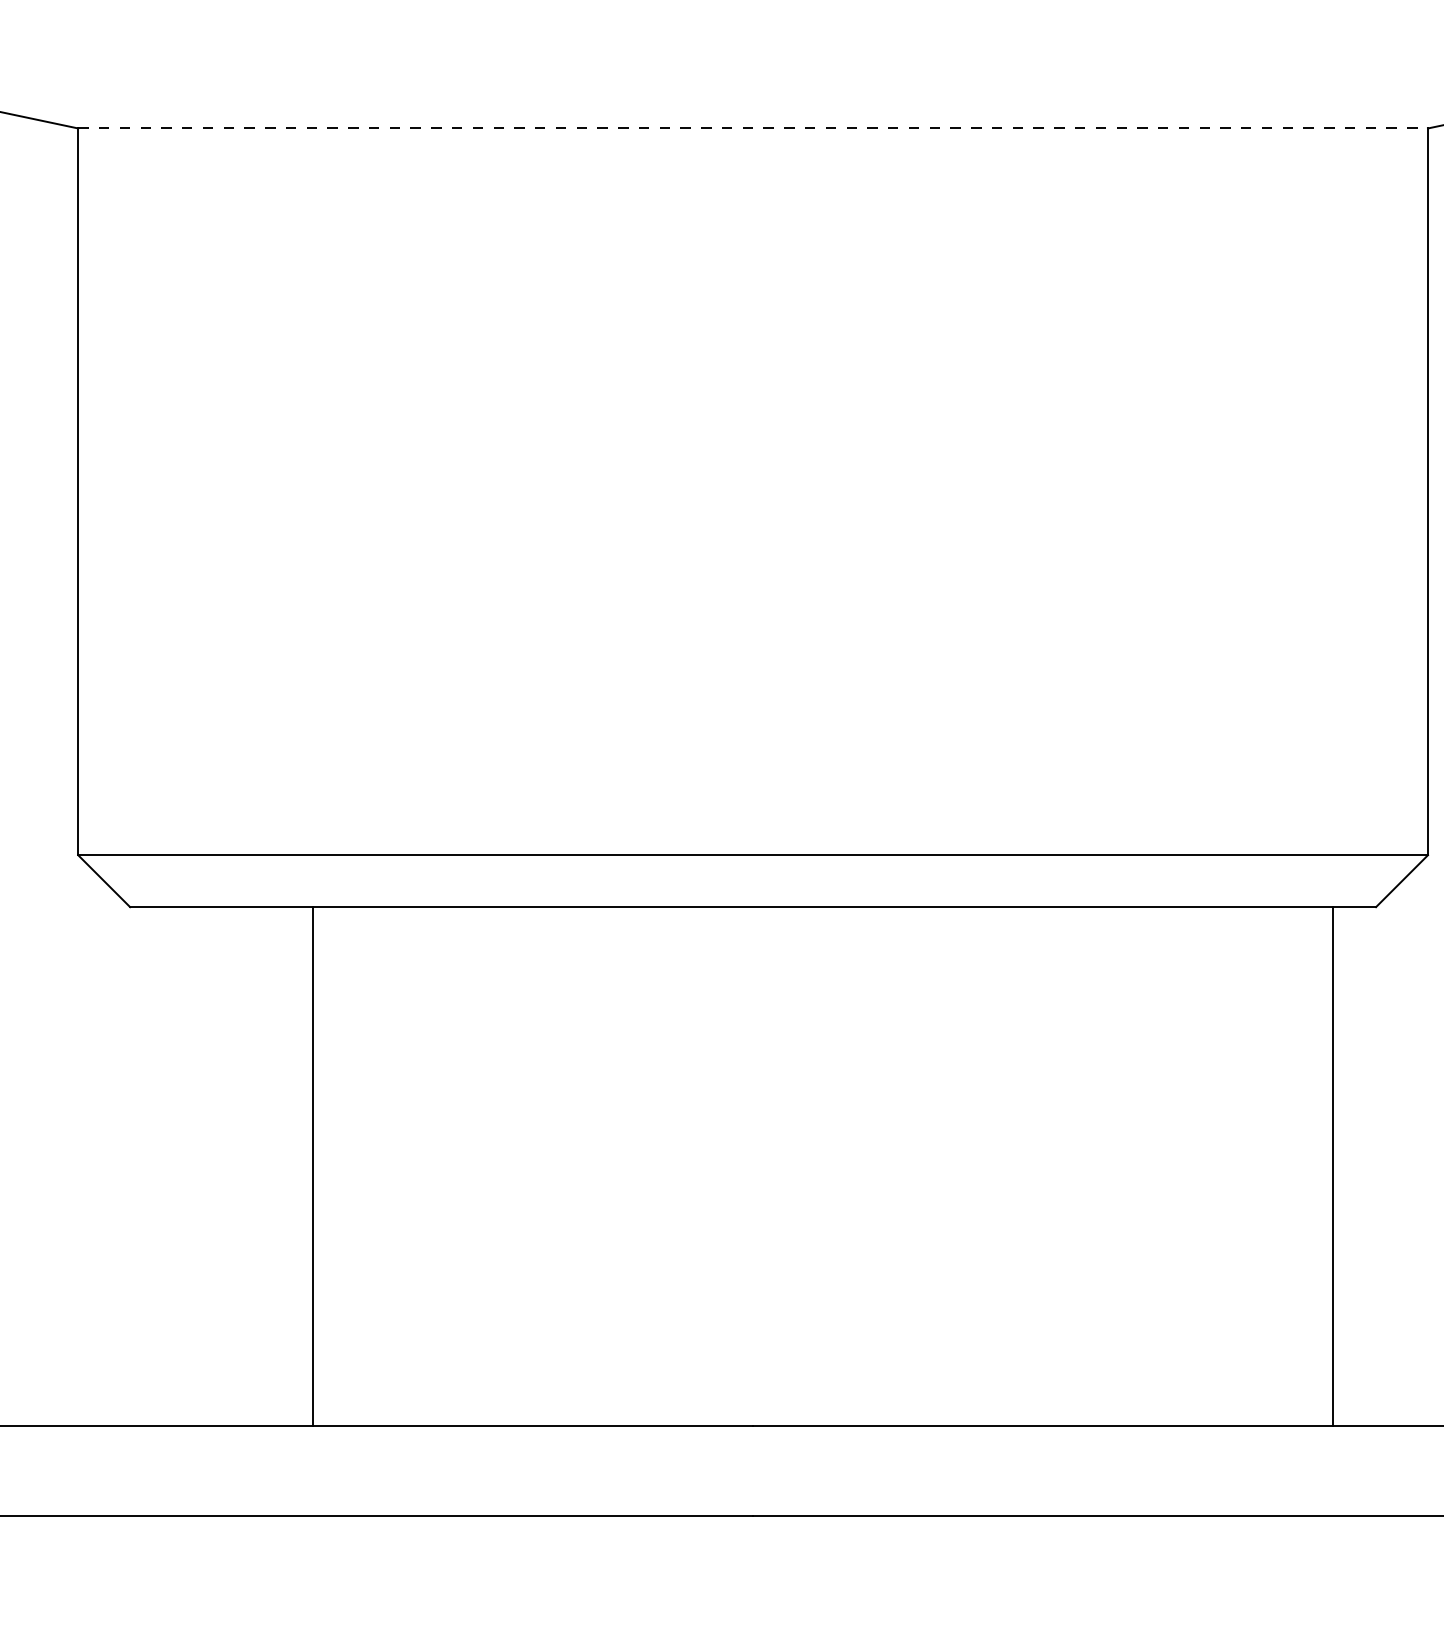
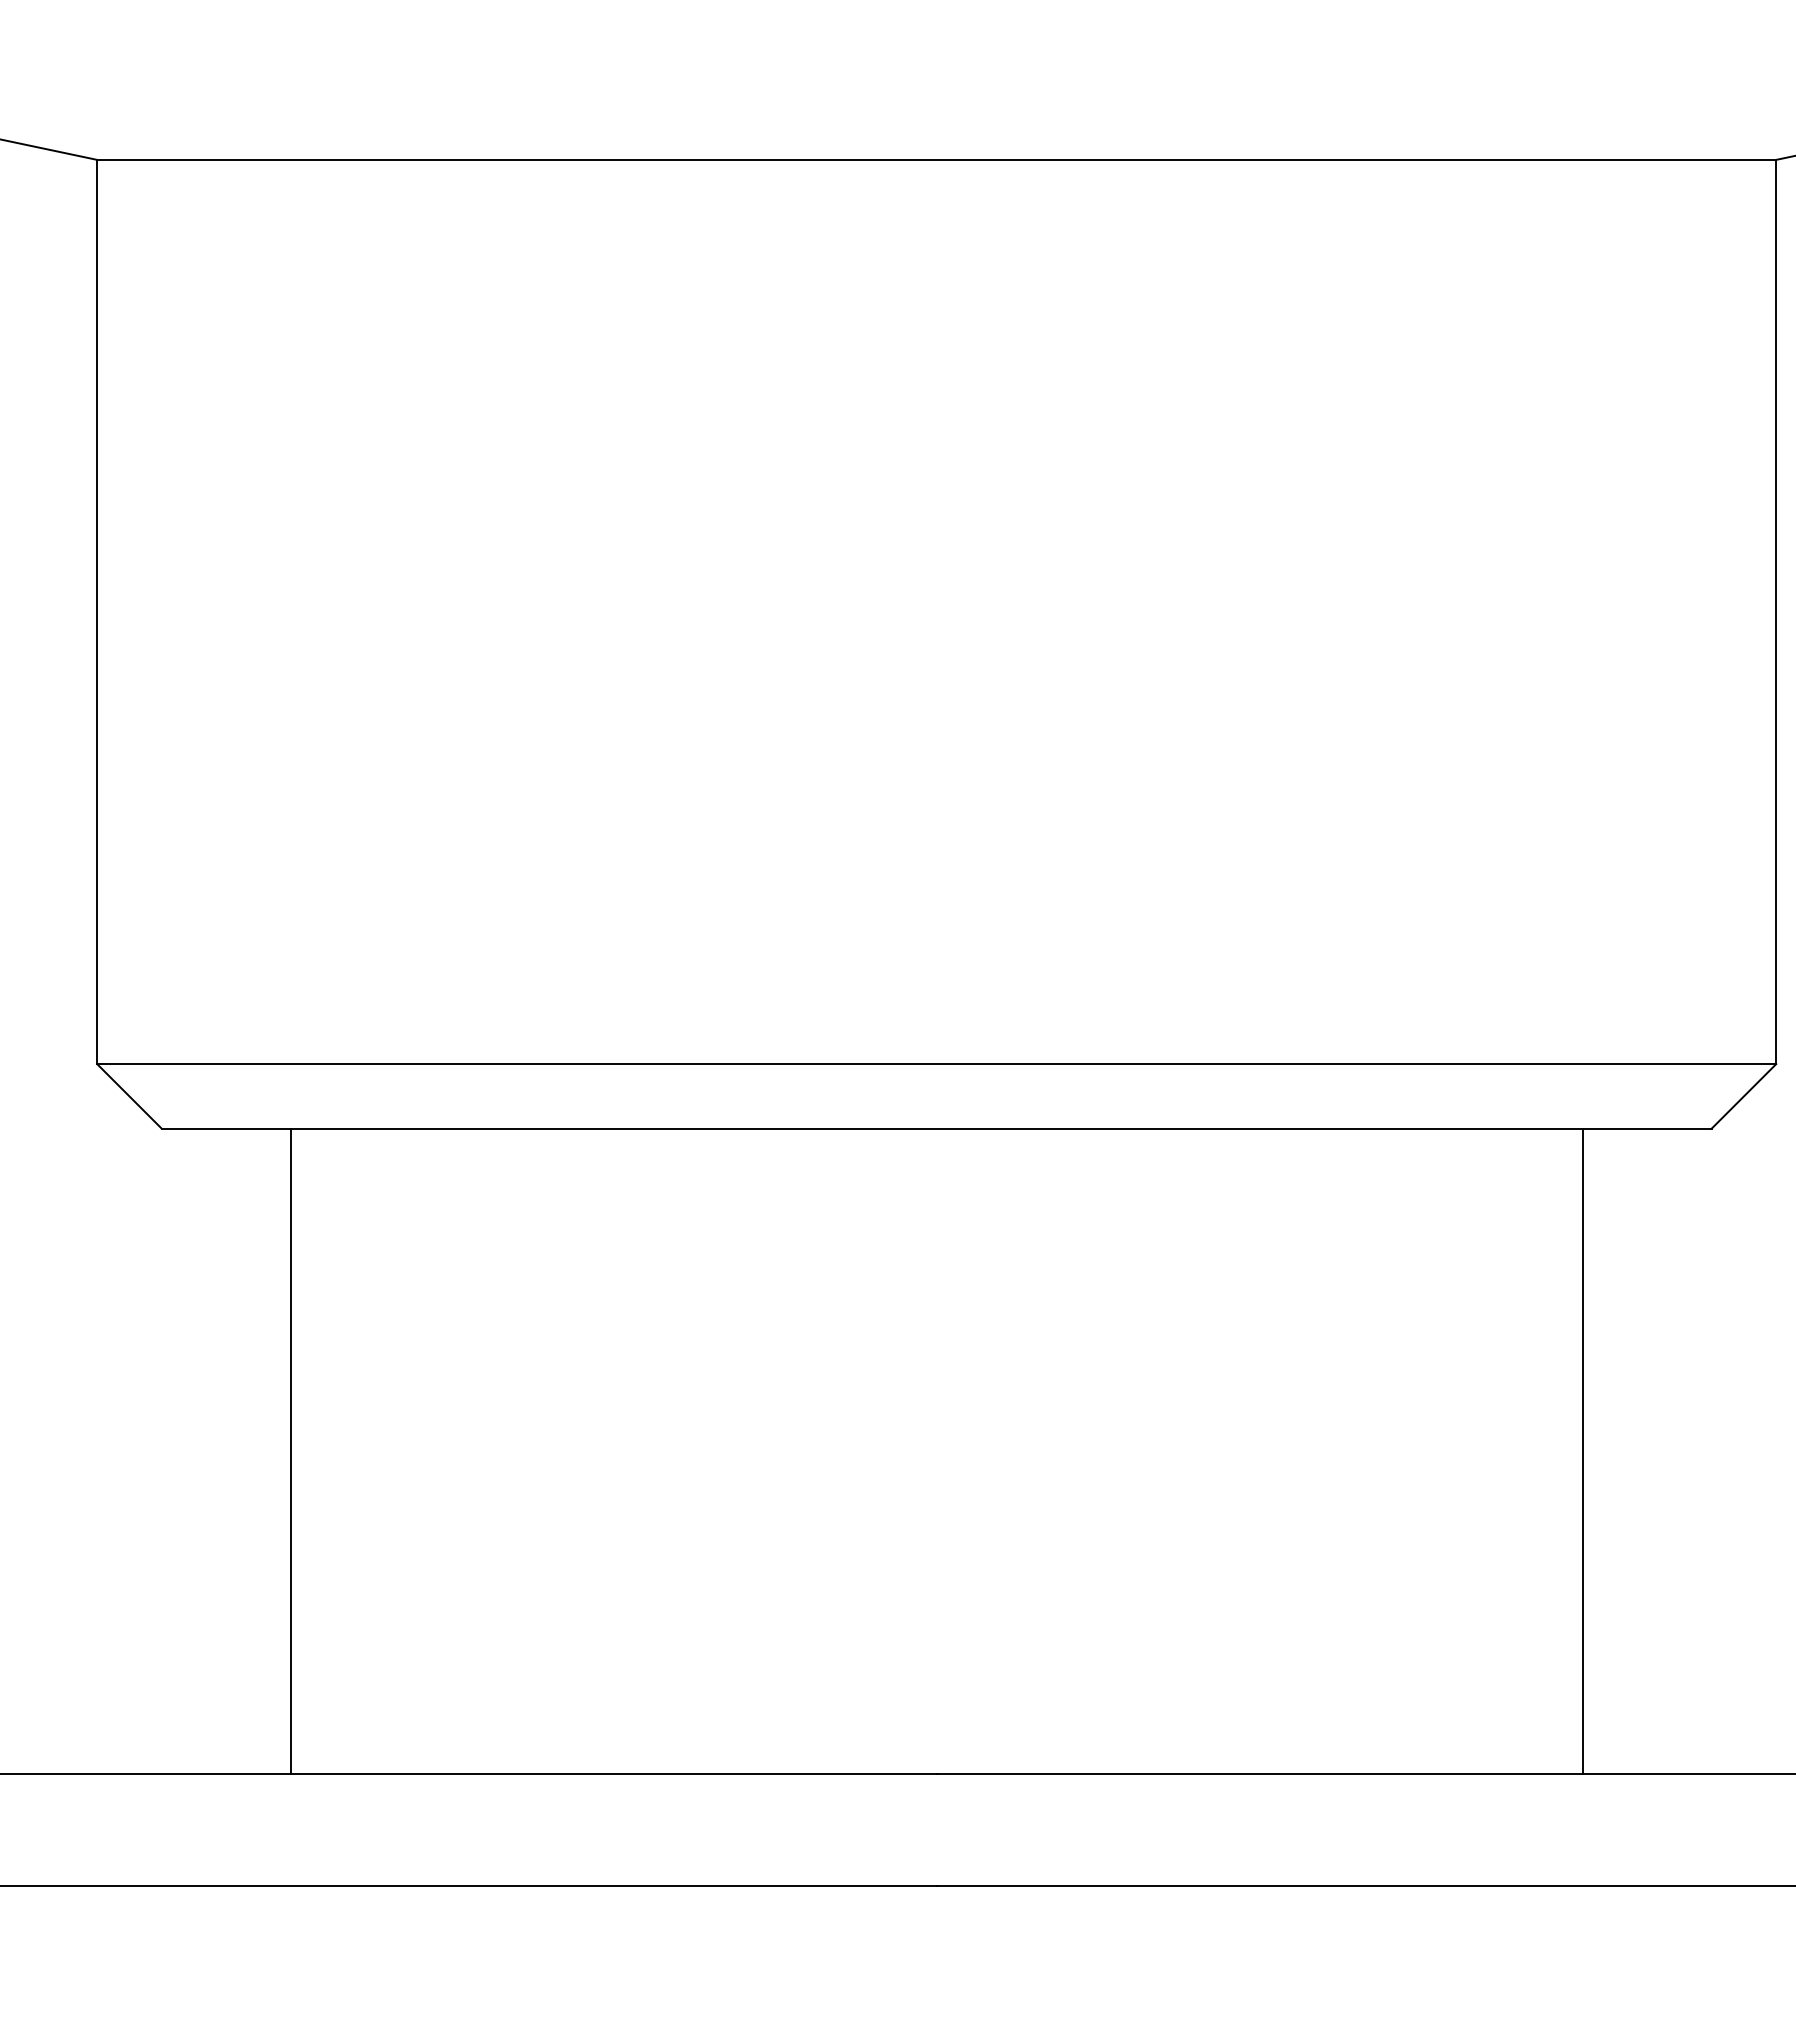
line: (752, 128) -> (936, 159), dashed -> solid
line: (312, 1166) -> (290, 1451), moved
line: (1333, 1166) -> (1582, 1451), moved

